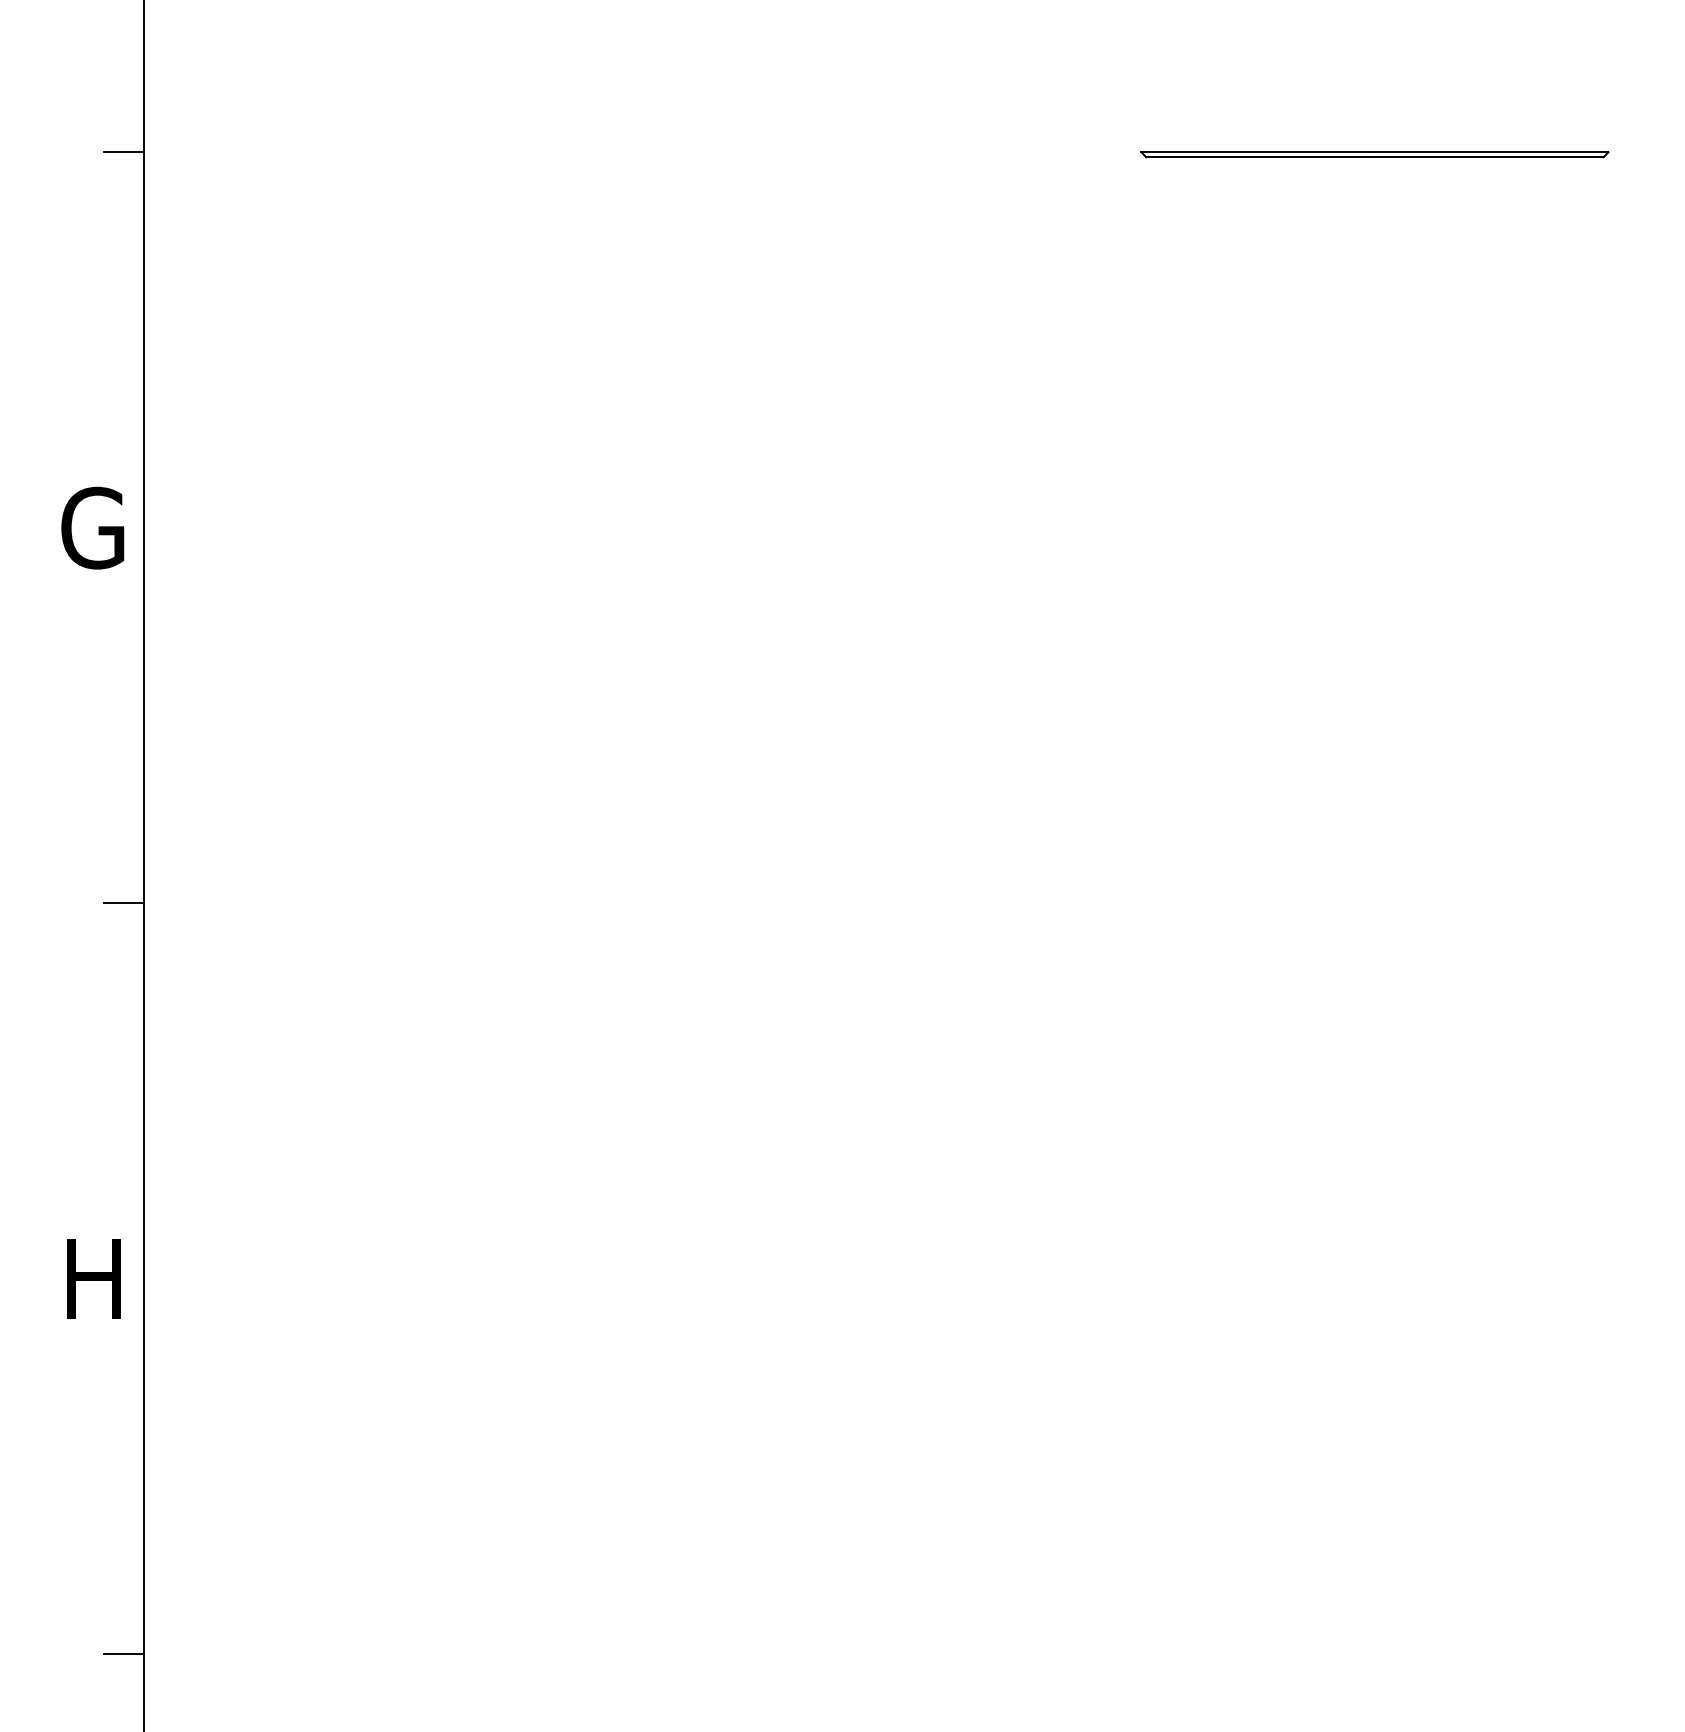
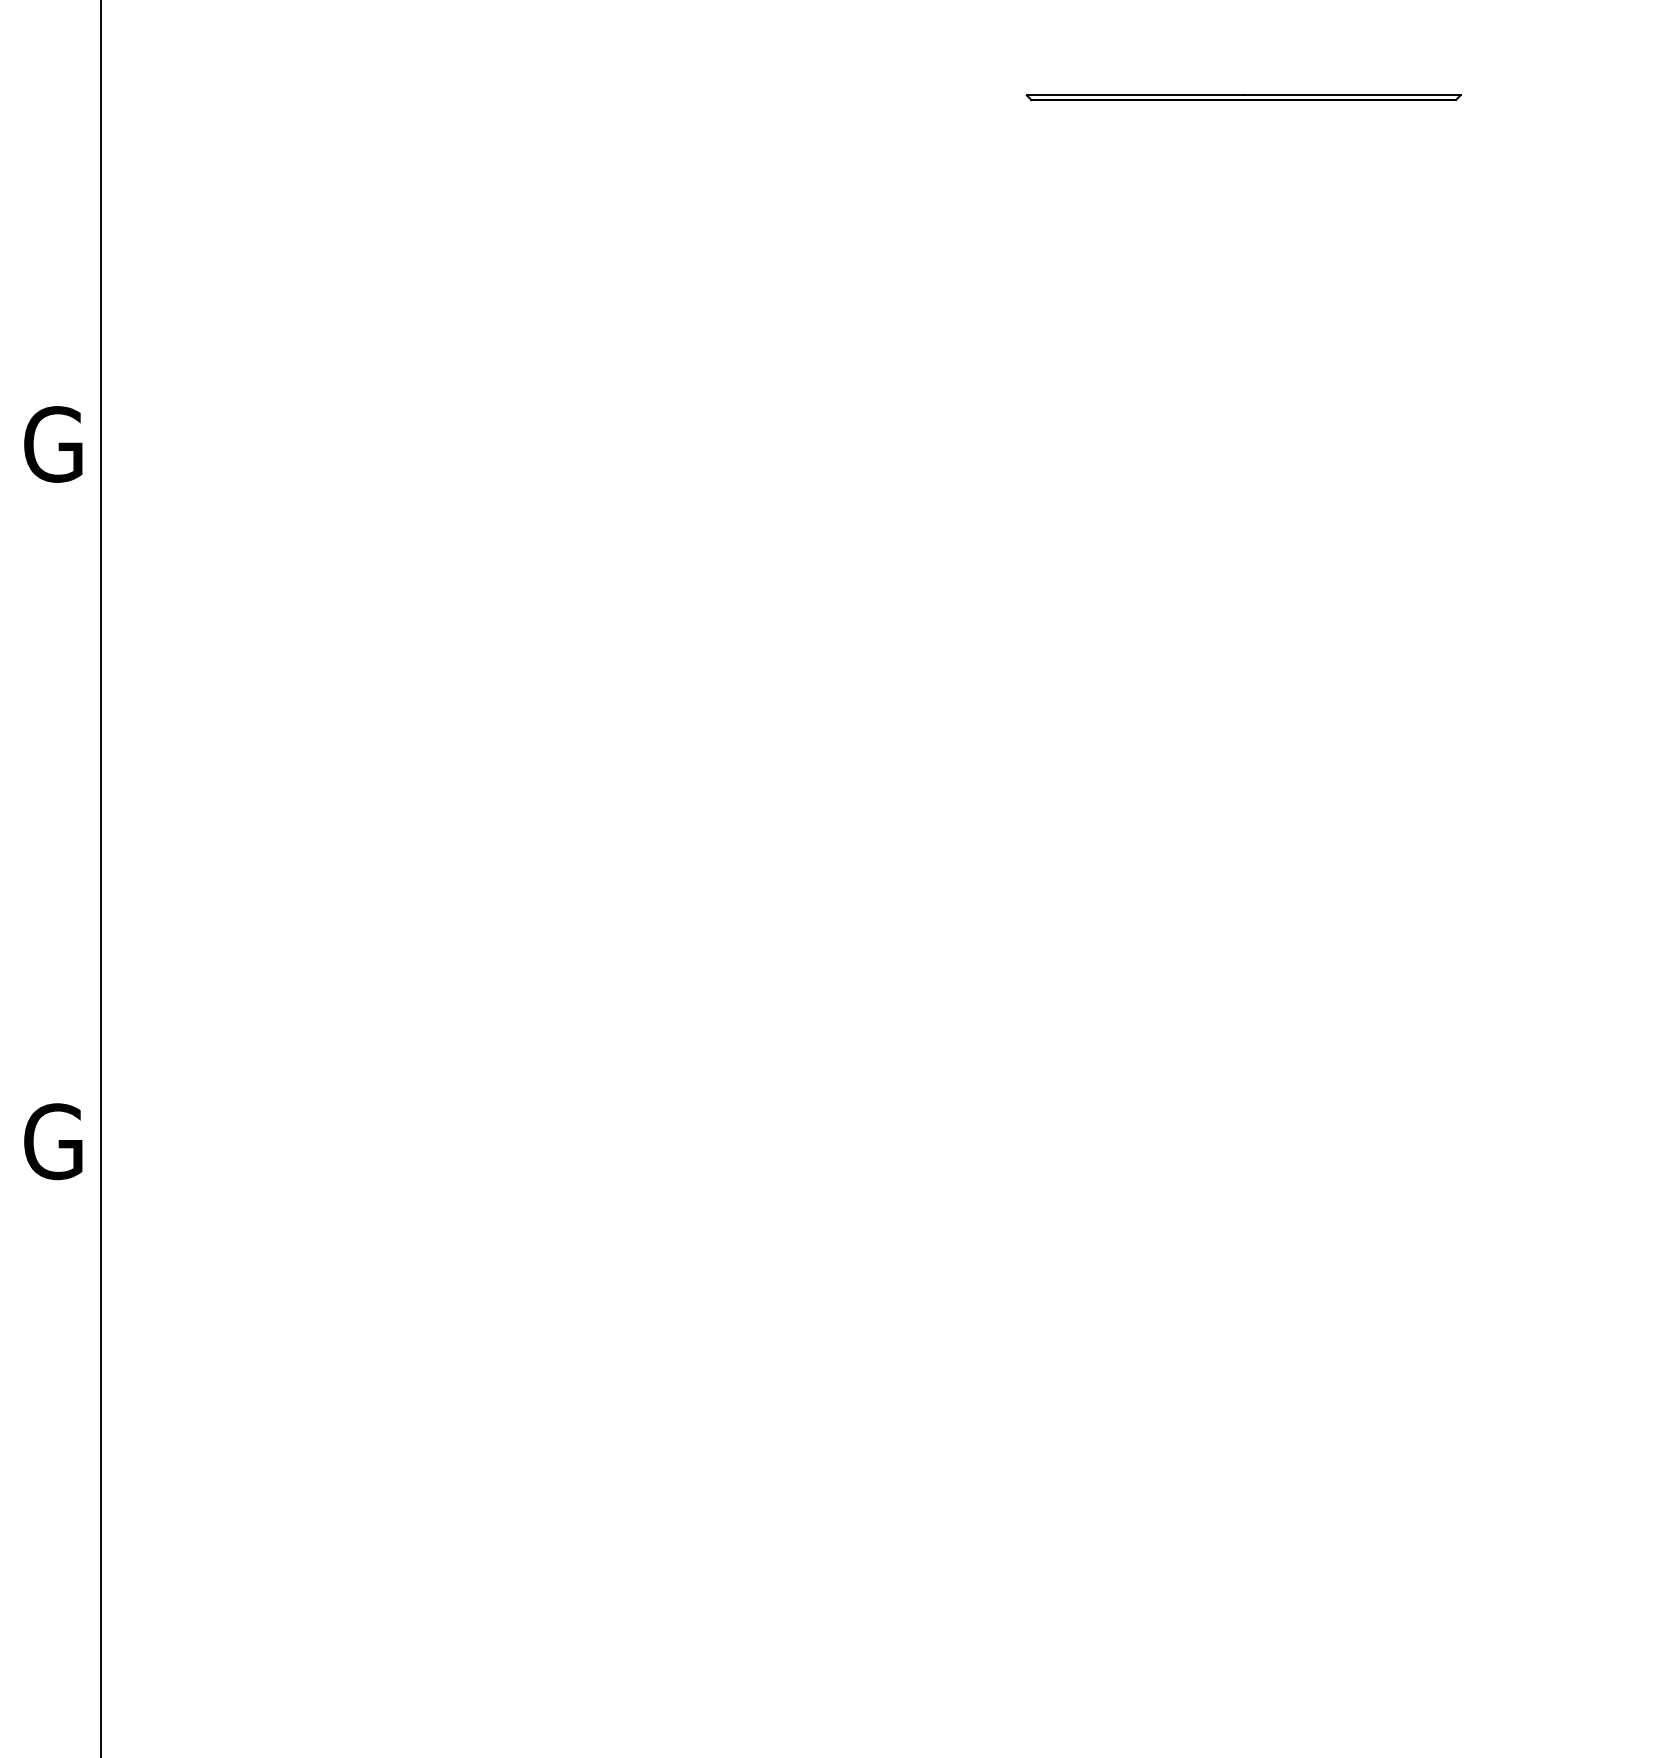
line: (124, 152) -> (82, 95), removed
line: (124, 903) -> (82, 792), removed
text: (92, 1278) -> (53, 1141), H -> G
line: (124, 1653) -> (82, 1489), removed

